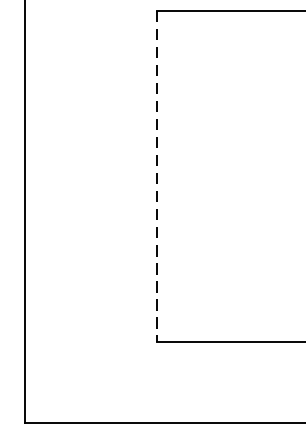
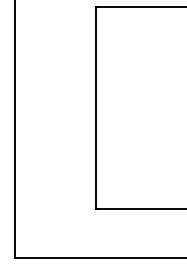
line: (157, 177) -> (96, 108), dashed -> solid

